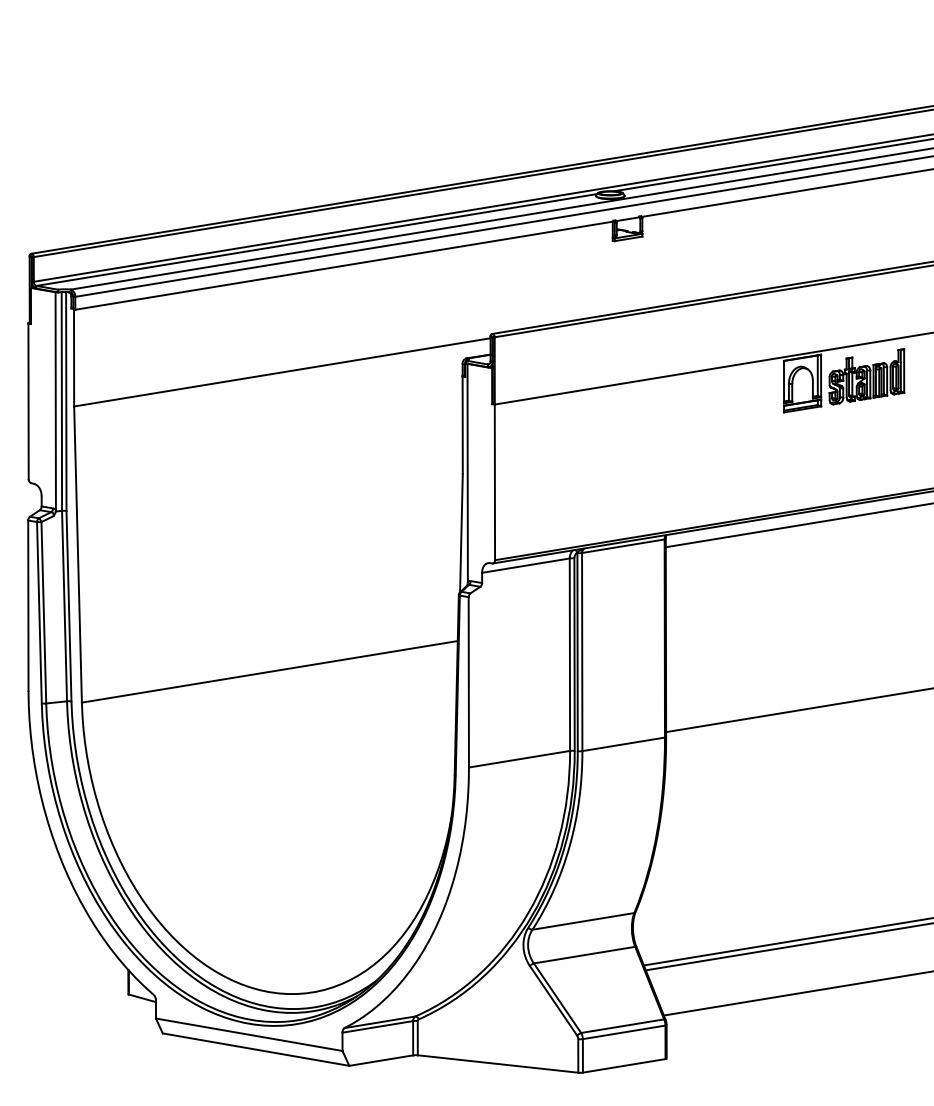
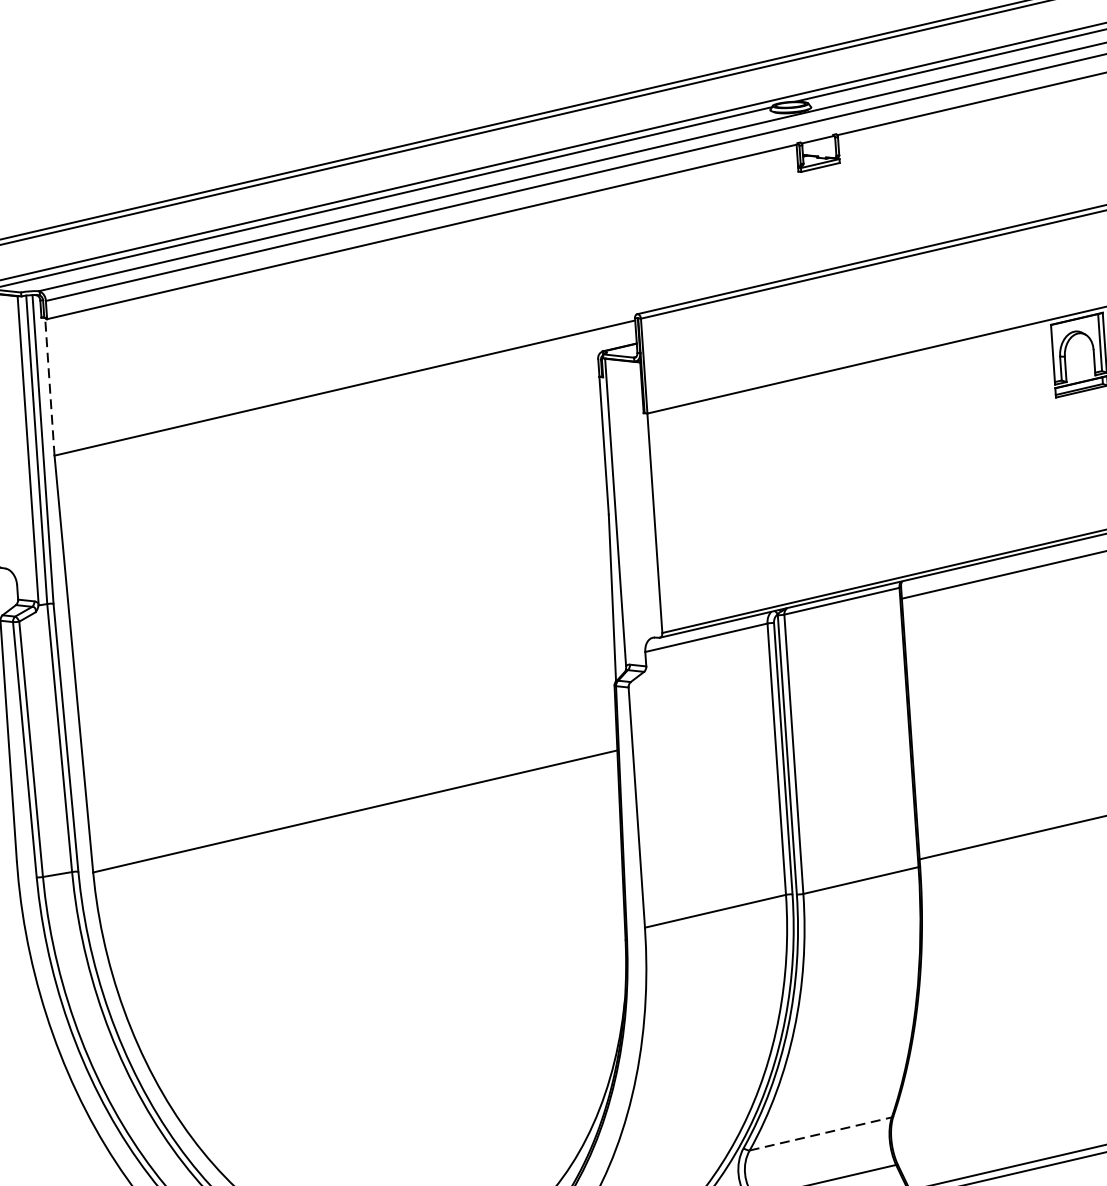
line: (74, 357) -> (50, 386), solid -> dashed
line: (583, 921) -> (820, 1134), solid -> dashed

